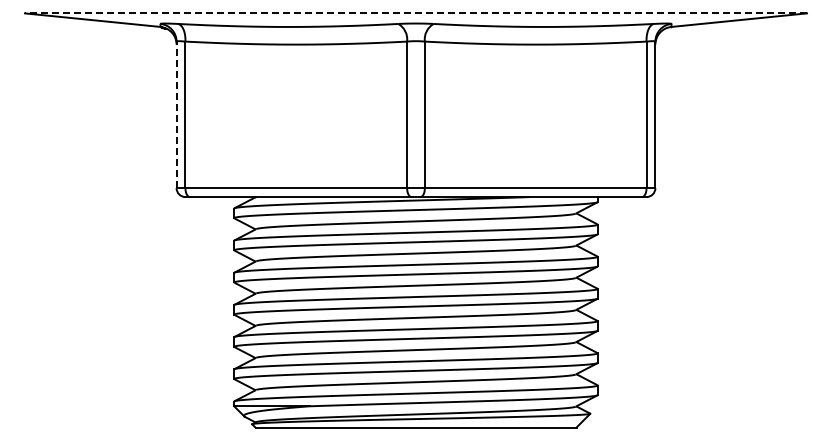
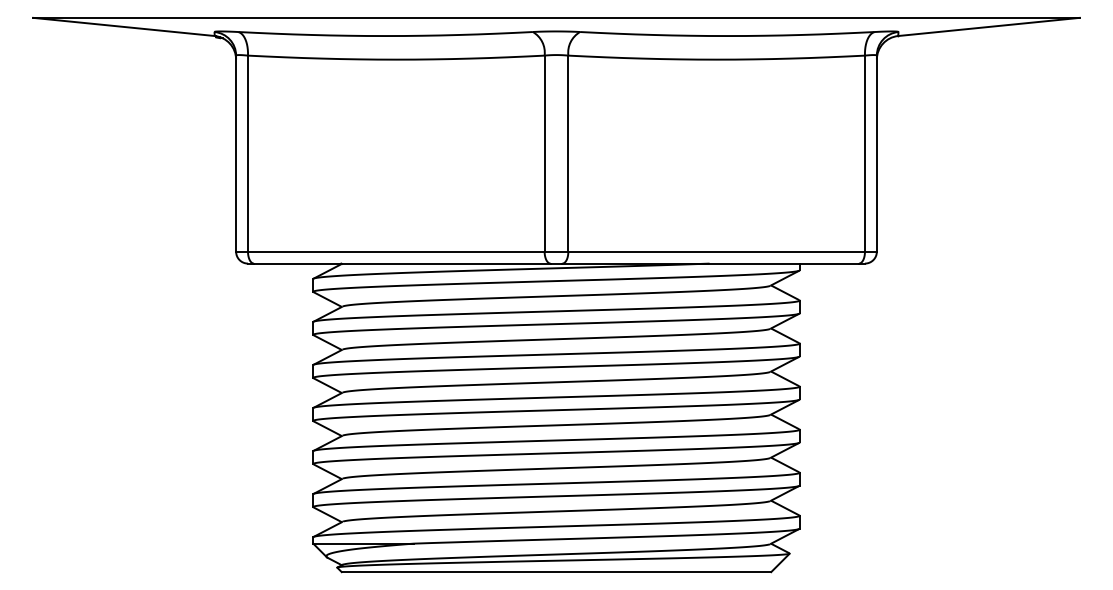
line: (415, 13) -> (555, 18), dashed -> solid
line: (176, 114) -> (236, 153), dashed -> solid

